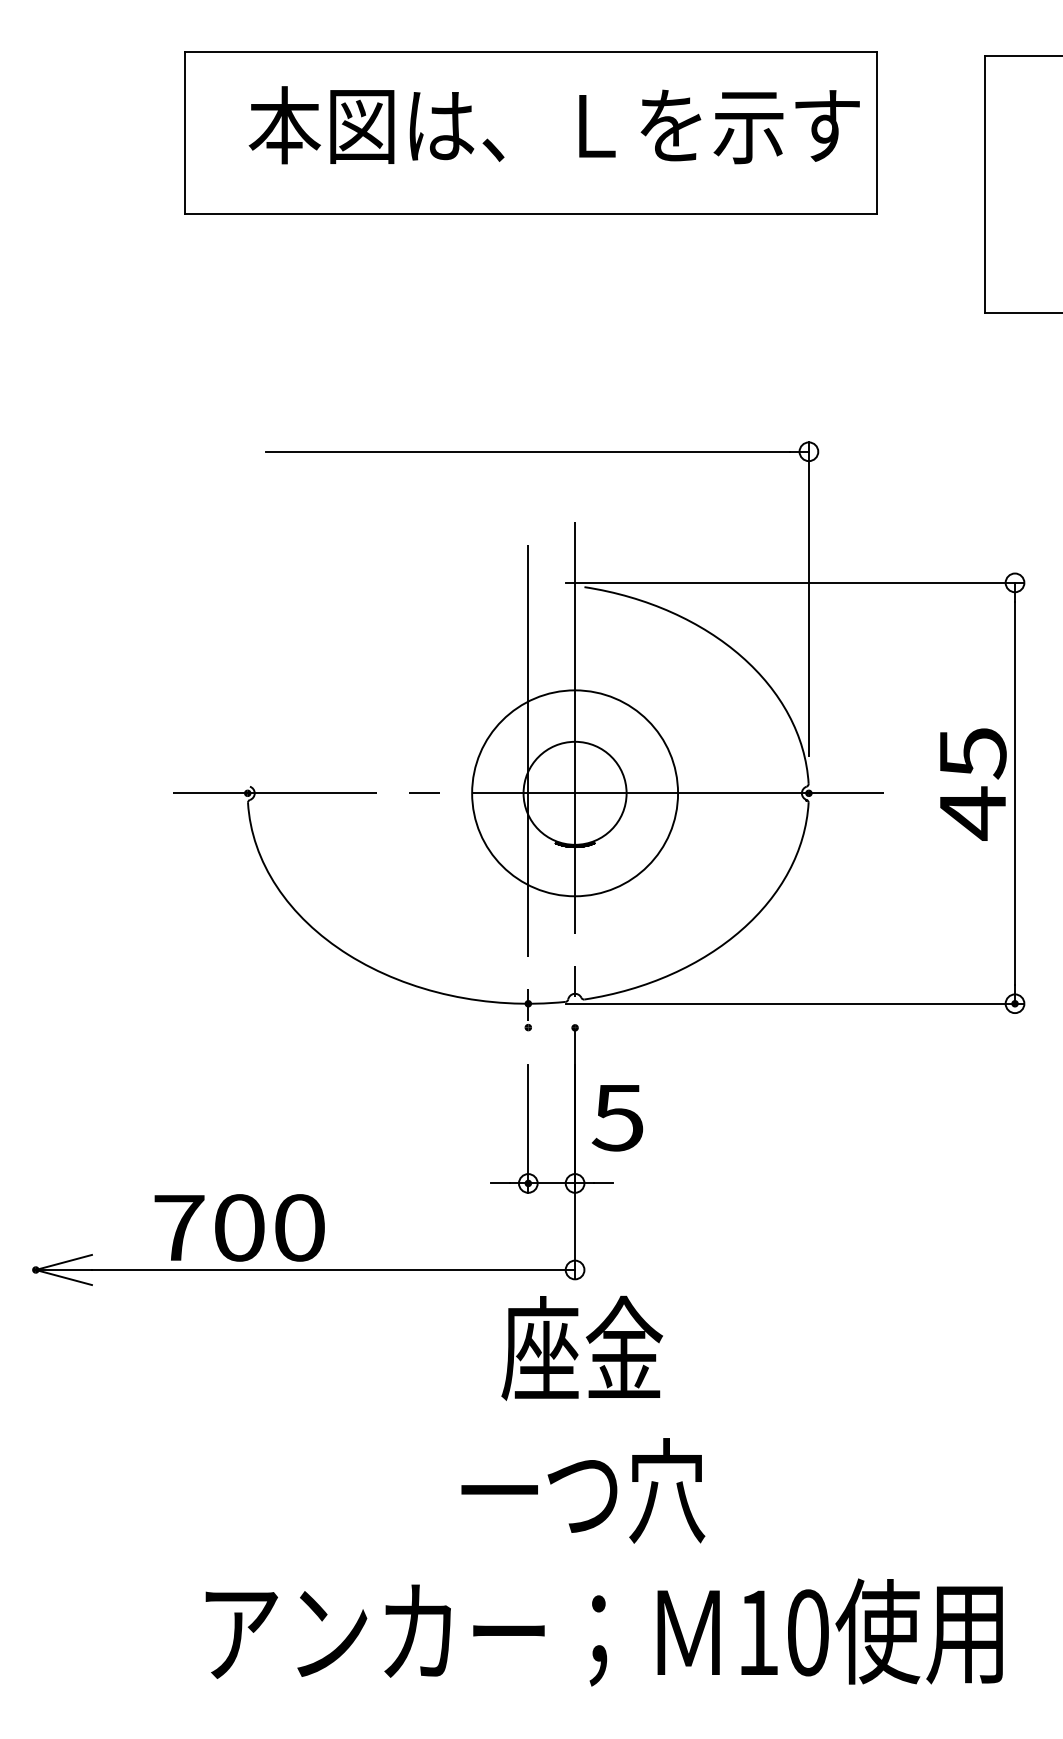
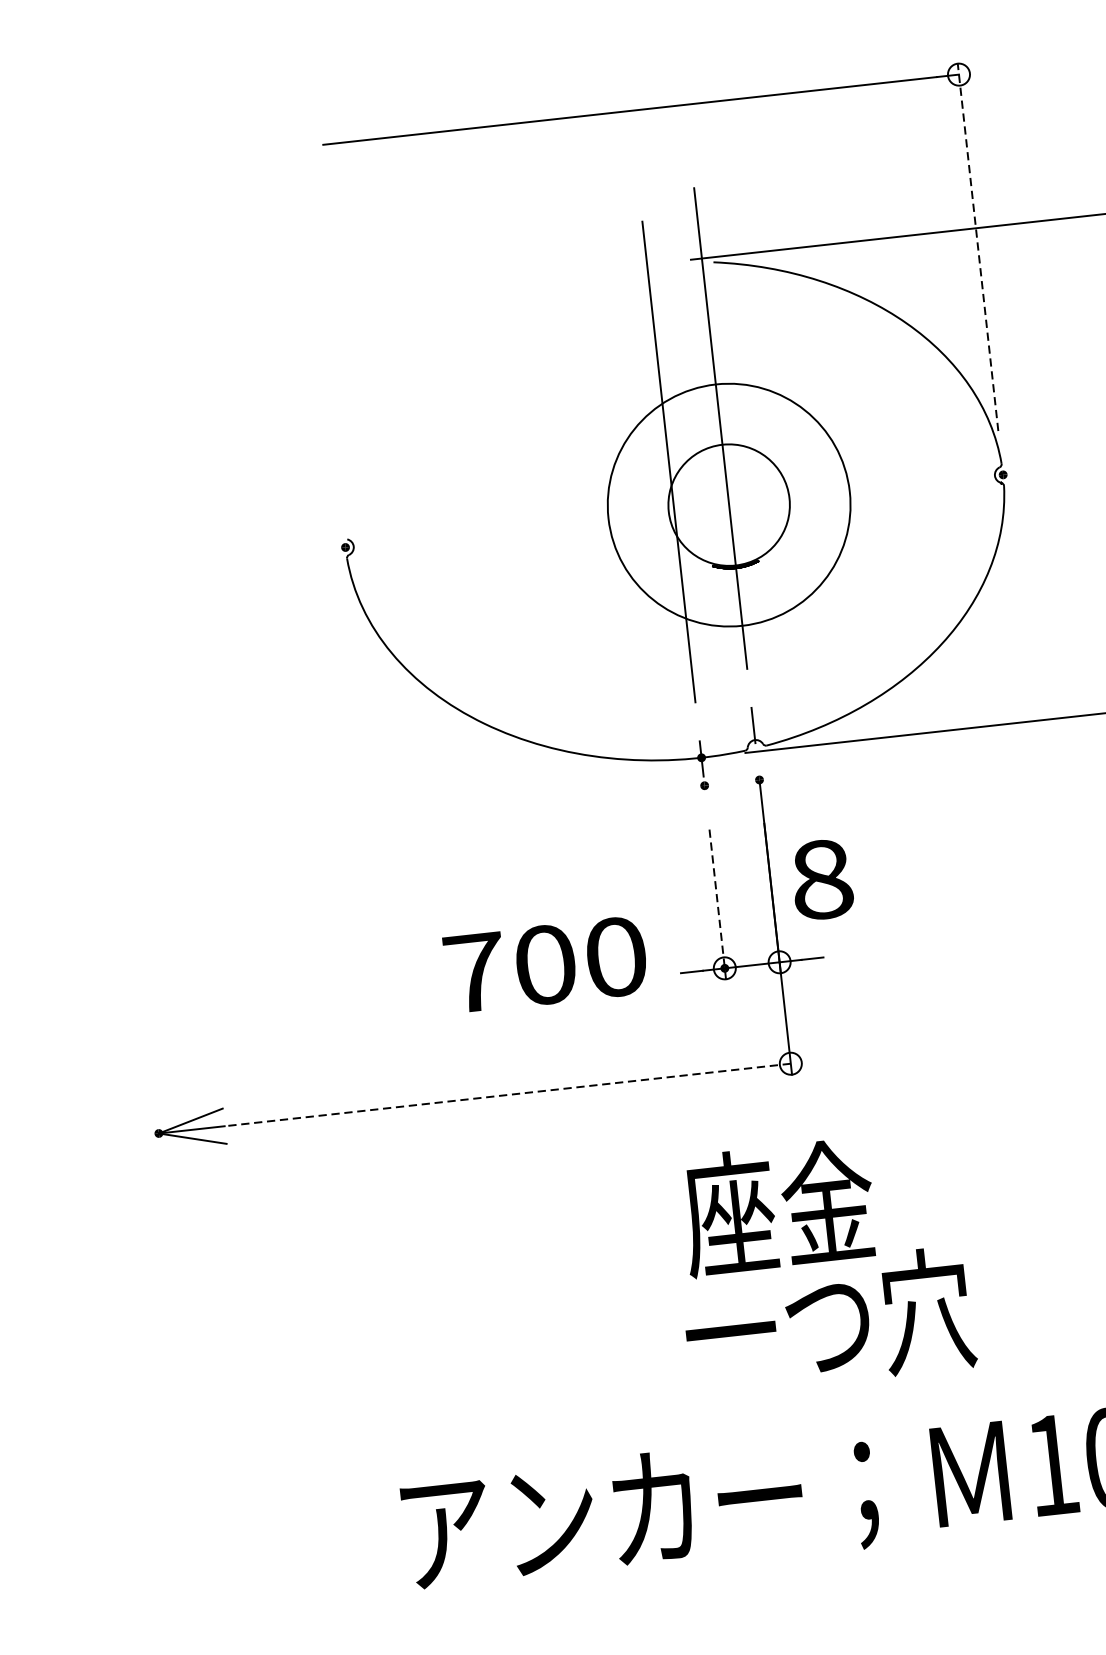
line: (808, 599) -> (977, 247), solid -> dashed
line: (527, 793) -> (673, 511), removed
text: (617, 1117) -> (820, 879), 5 -> 8
line: (528, 1128) -> (717, 903), solid -> dashed
text: (239, 1227) -> (545, 964), moved
line: (333, 1269) -> (507, 1094), solid -> dashed
text: (581, 1347) -> (777, 1206), moved

